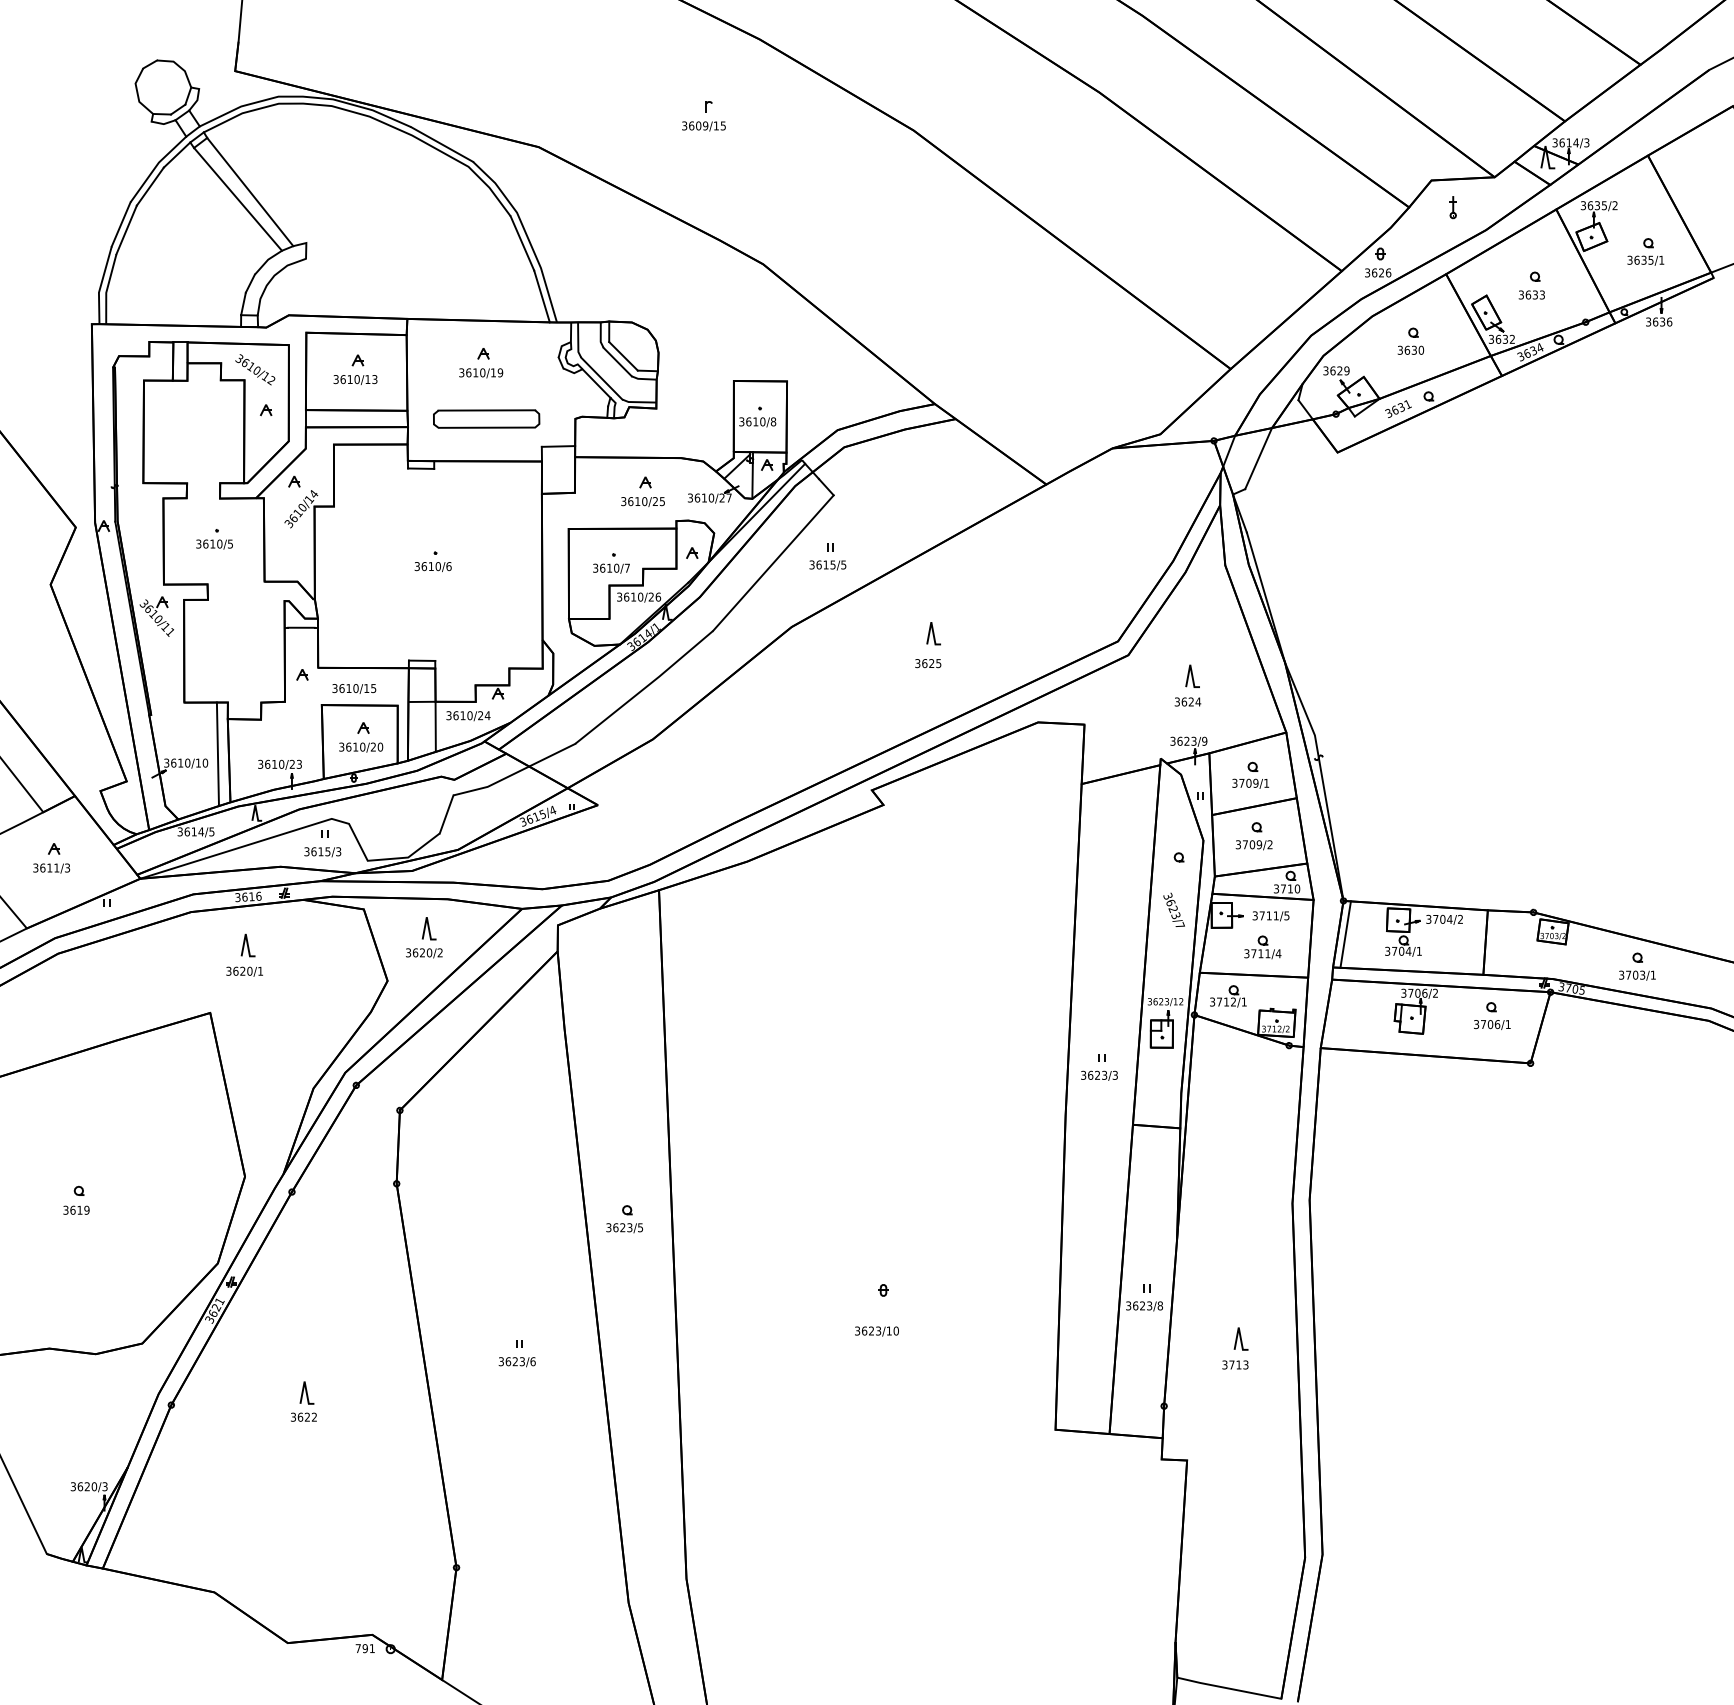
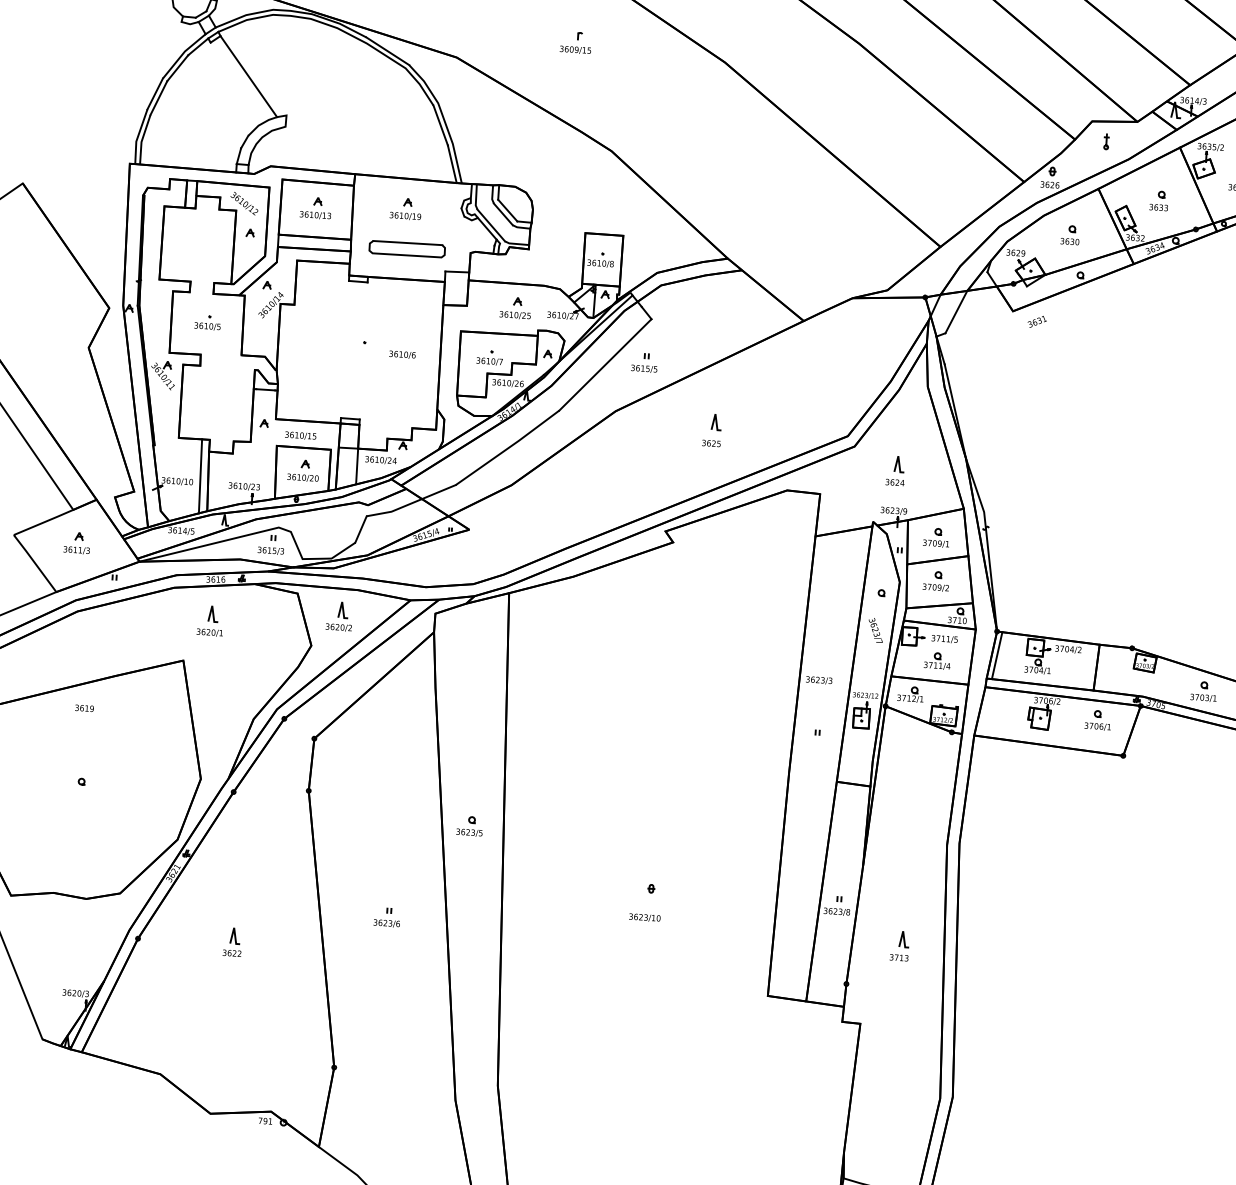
line: (238, 198) -> (240, 80), removed
text: (1398, 408) -> (1037, 321), moved
text: (432, 566) -> (401, 354), moved
text: (1099, 1075) -> (819, 680), moved
text: (76, 1209) -> (84, 707), moved

